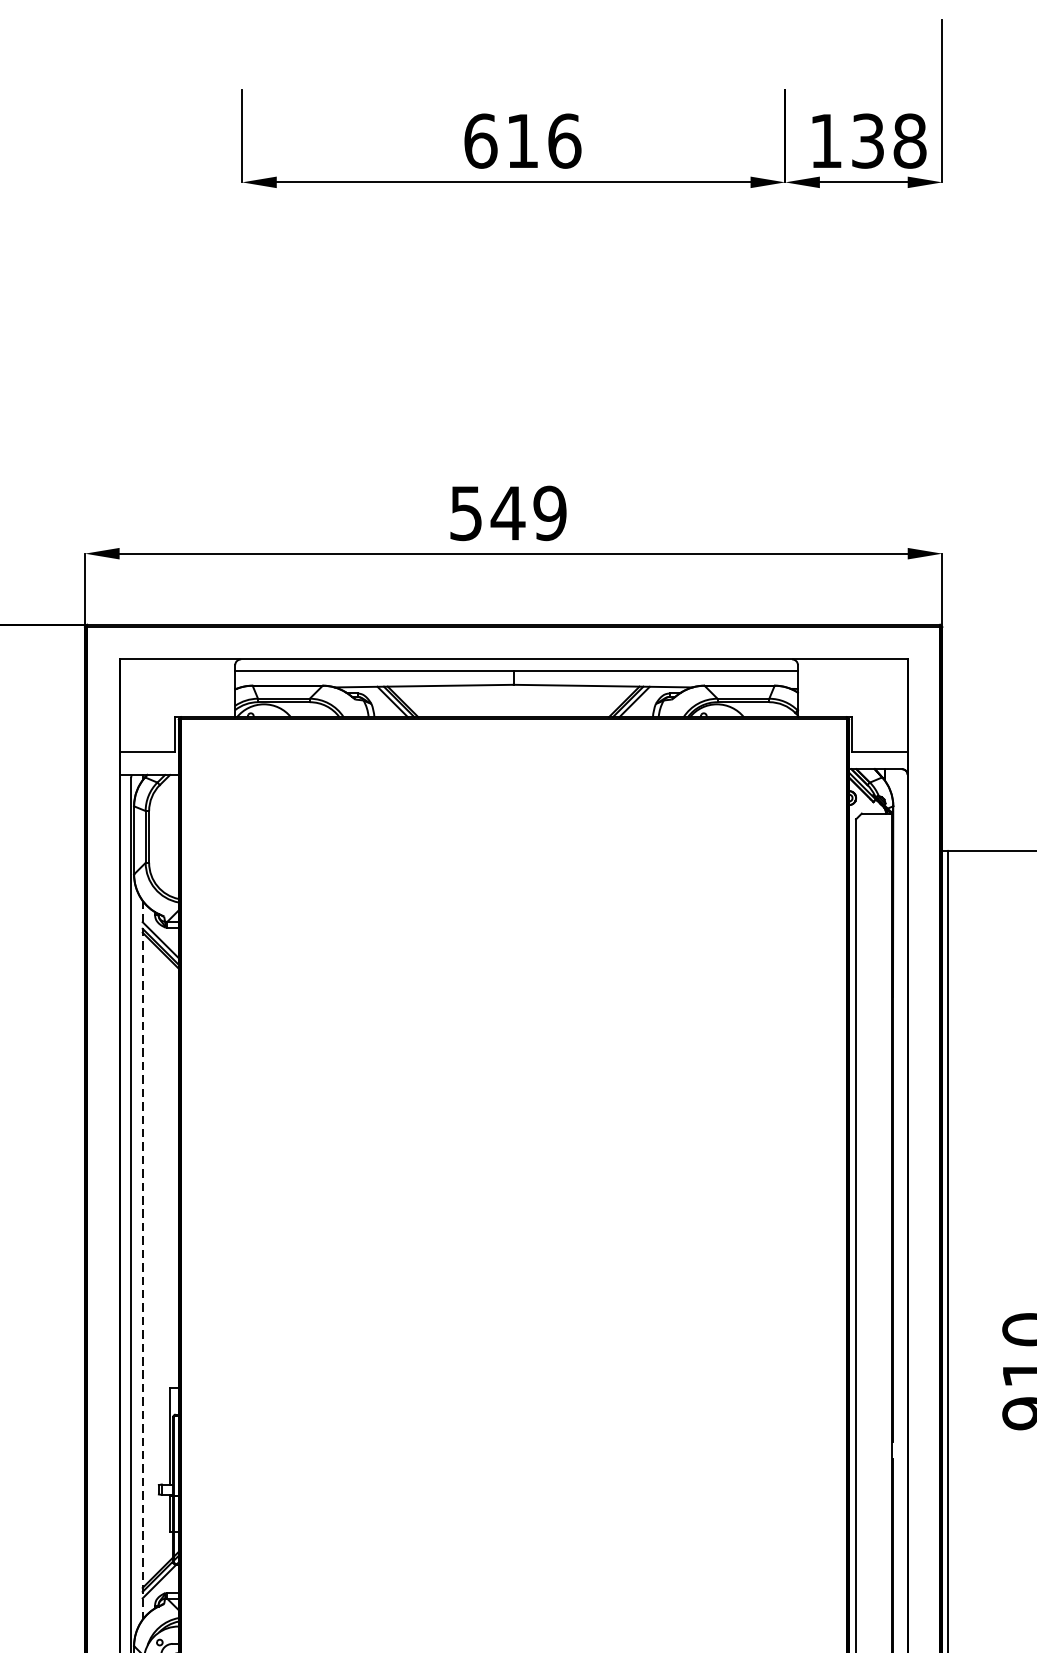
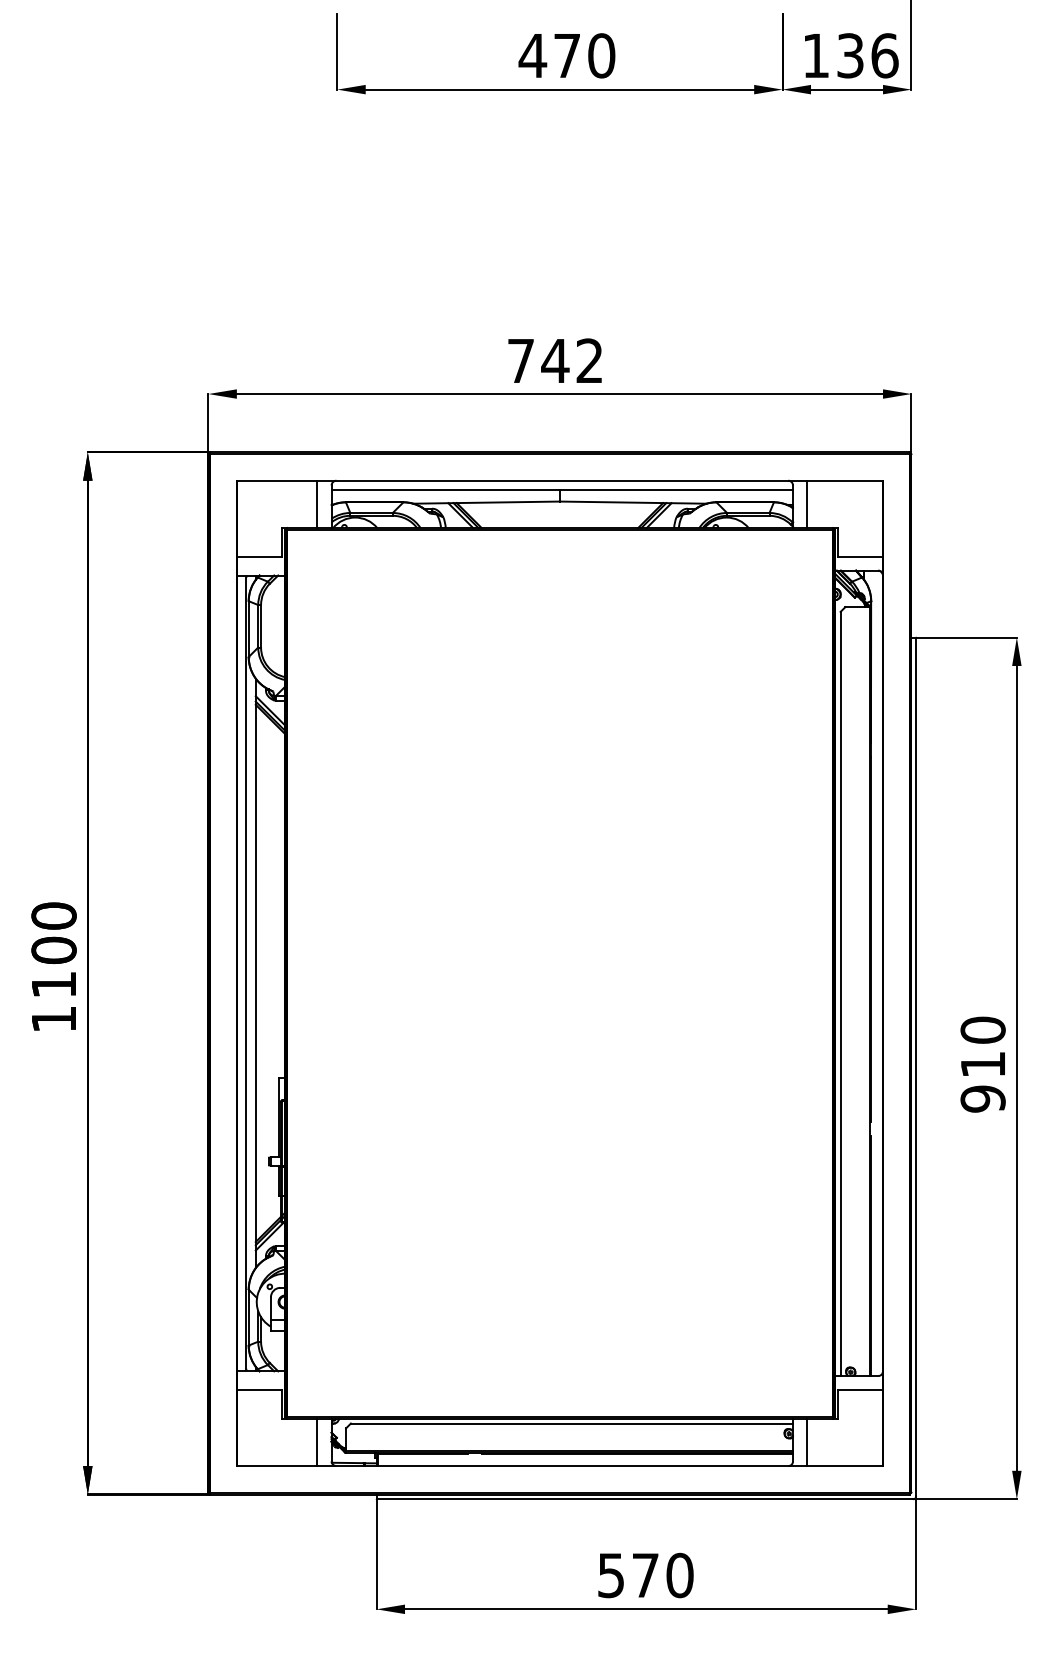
text: (521, 140) -> (566, 55), 616 -> 470
text: (909, 140) -> (884, 55), 138 -> 136
text: (508, 512) -> (555, 360), 549 -> 742
line: (217, 688) -> (317, 504), added
line: (815, 688) -> (807, 504), added
line: (142, 1260) -> (255, 973), dashed -> solid

